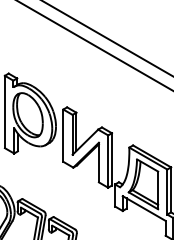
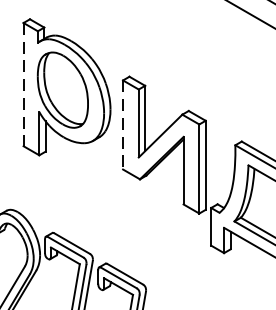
line: (4, 112) -> (22, 85), solid -> dashed
line: (63, 136) -> (123, 126), solid -> dashed

